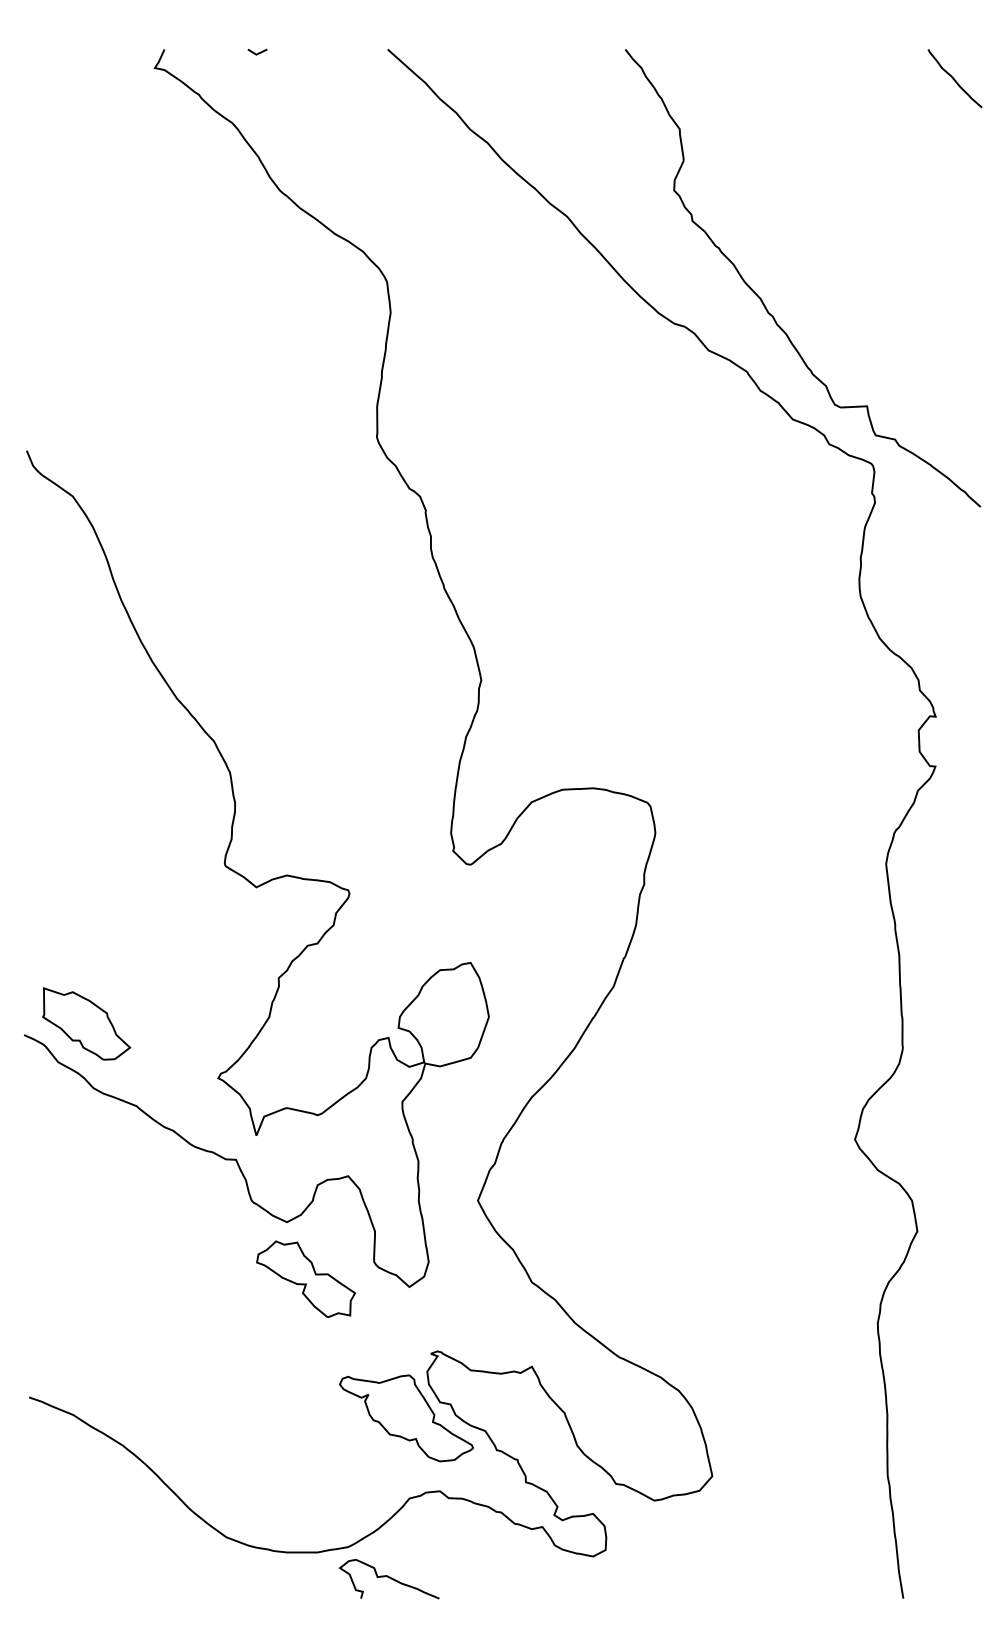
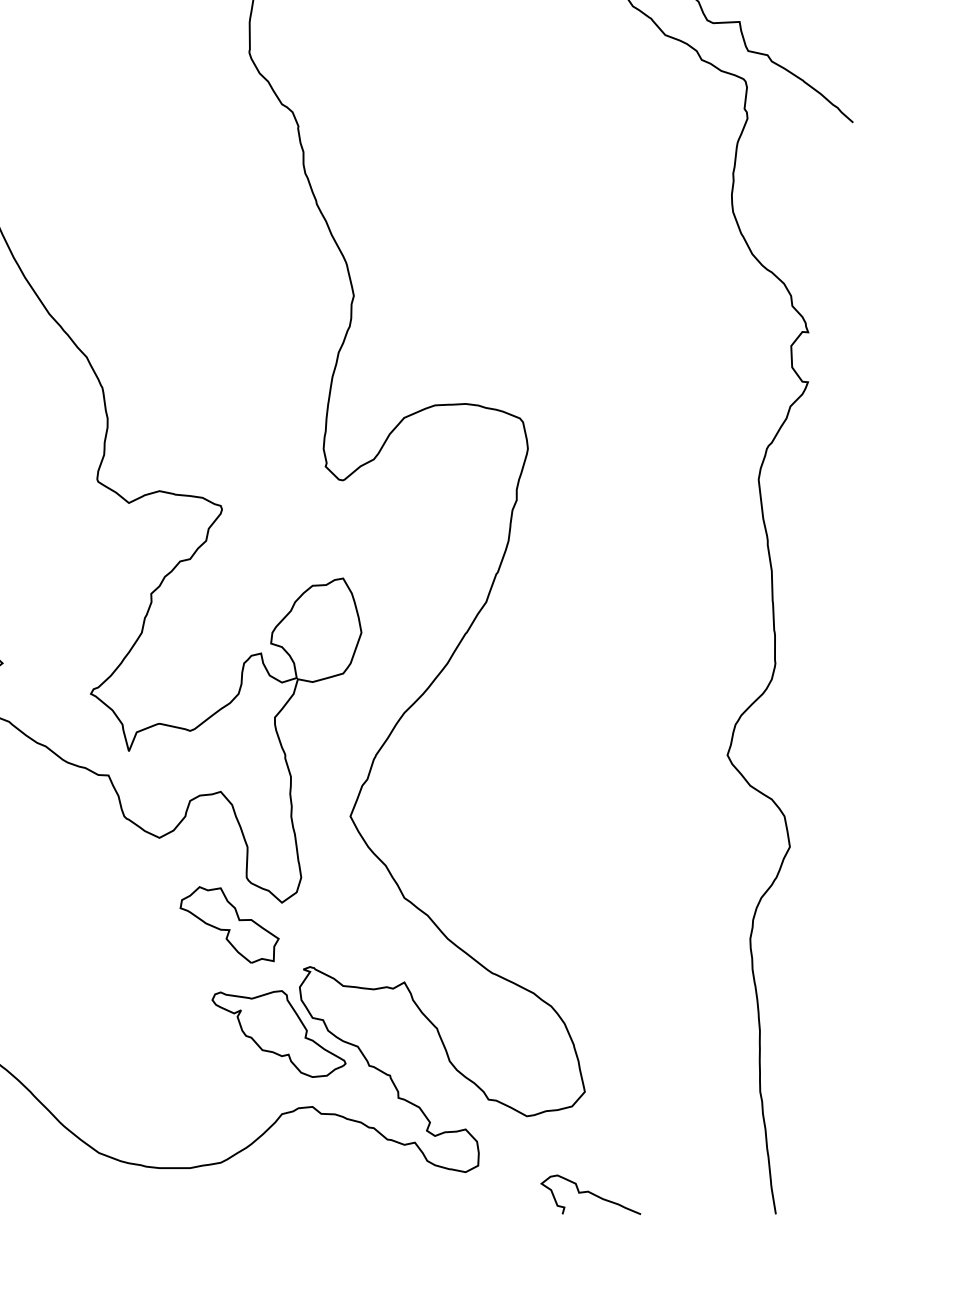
part: (306, 1279) -> (230, 925), moved
curve: (389, 1578) -> (591, 1194), moved

